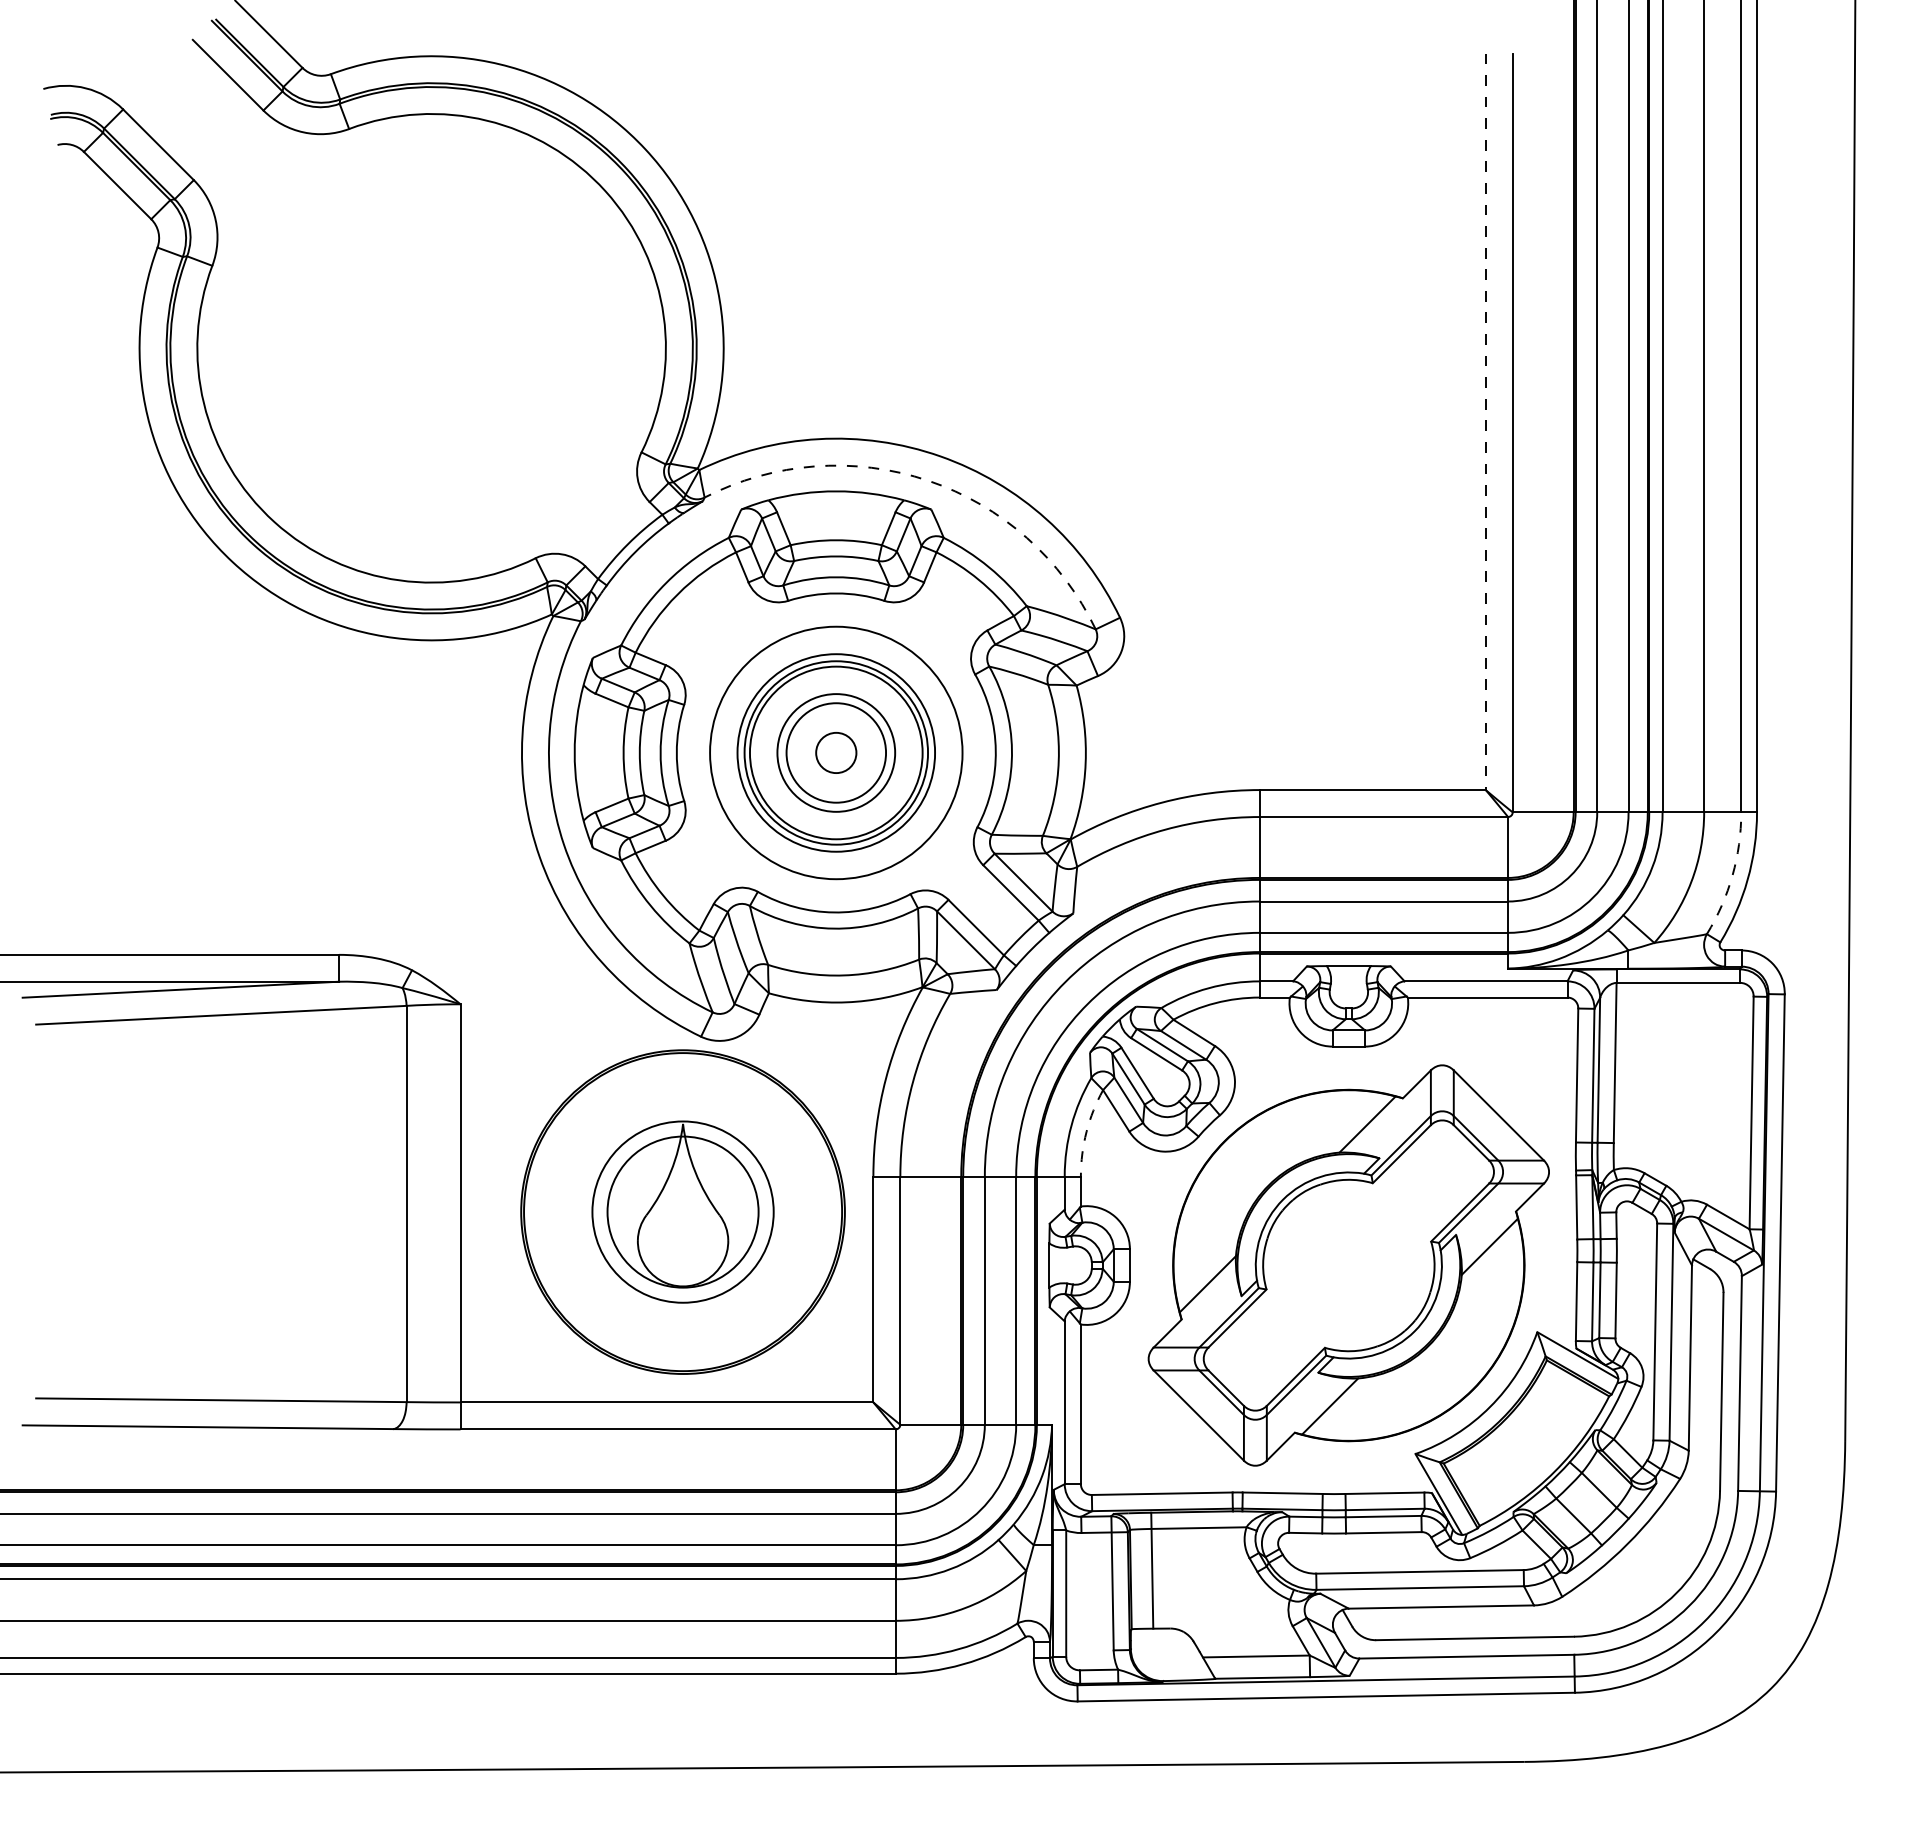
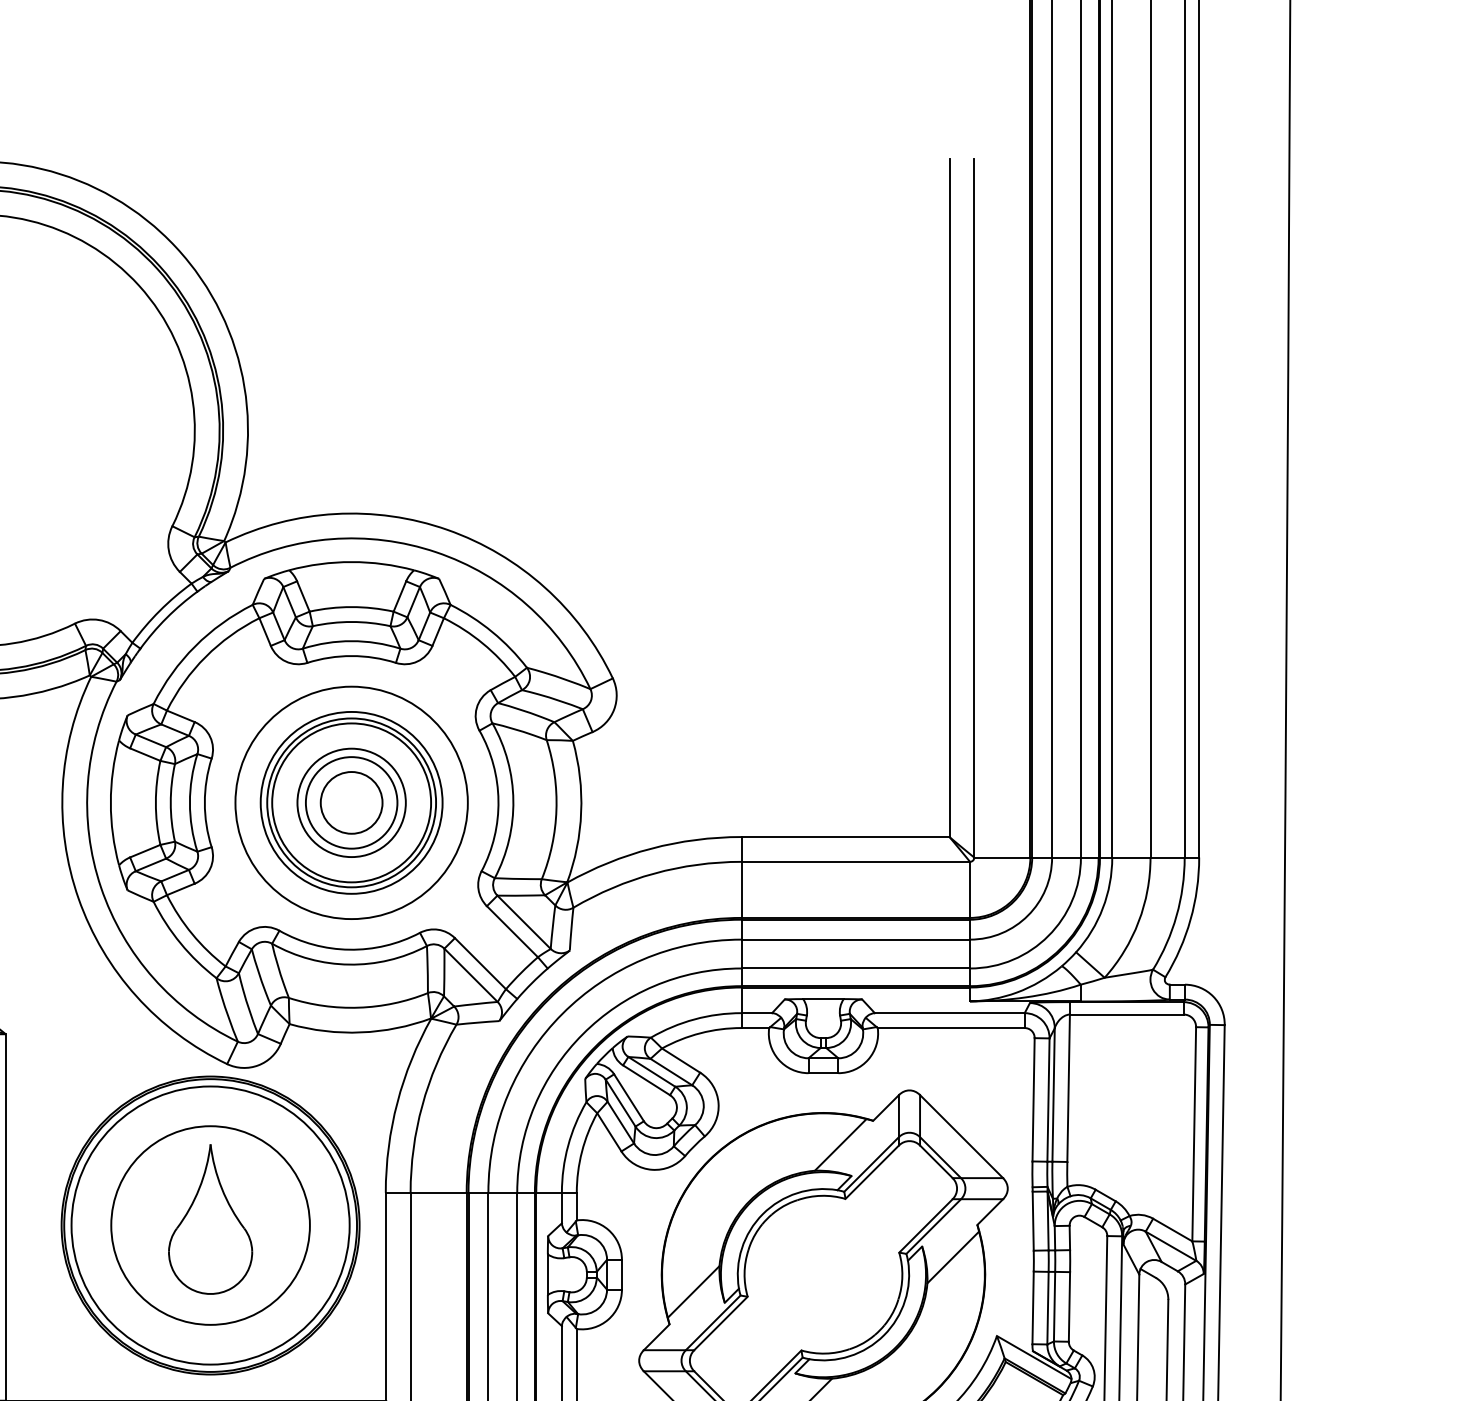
line: (1485, 422) -> (949, 498), dashed -> solid
arc: (928, 480) -> (436, 552), dashed -> solid
circle: (835, 752) -> (350, 802), size x1.67
arc: (1732, 875) -> (1176, 915), dashed -> solid
arc: (1086, 1131) -> (581, 1151), dashed -> solid
circle: (682, 1212) -> (210, 1225), size x1.43
circle: (683, 1212) -> (211, 1225), size x1.67

